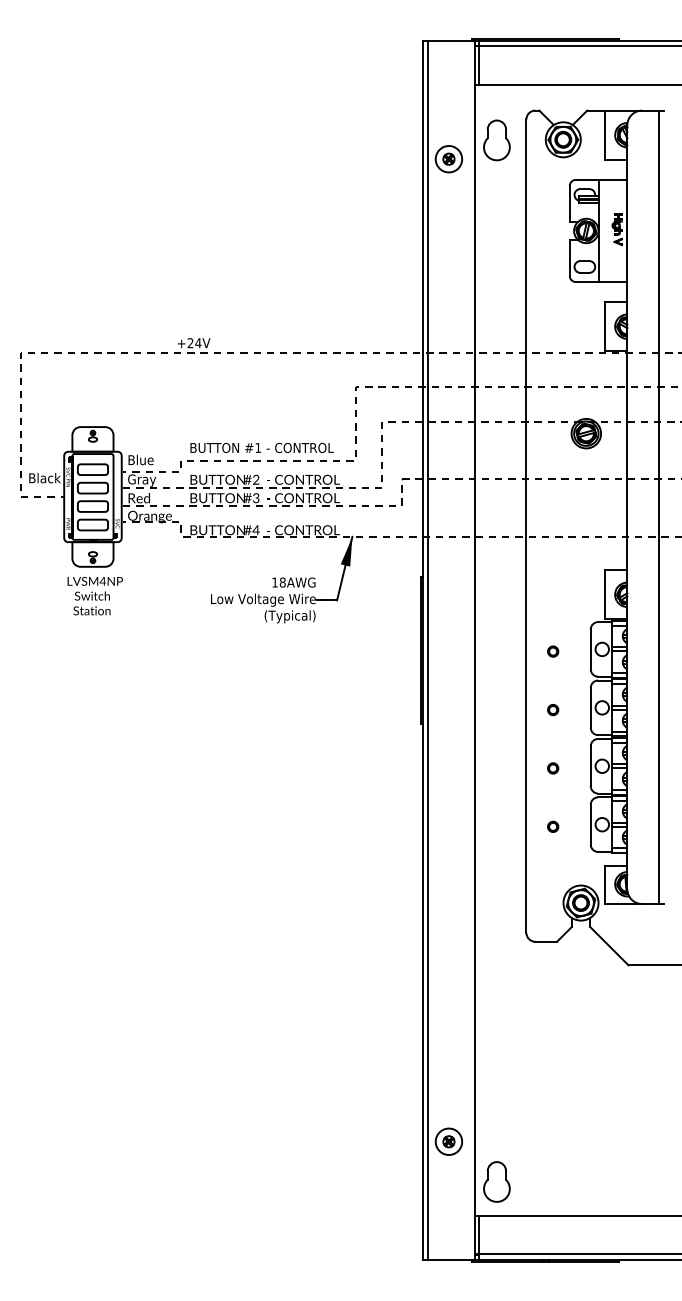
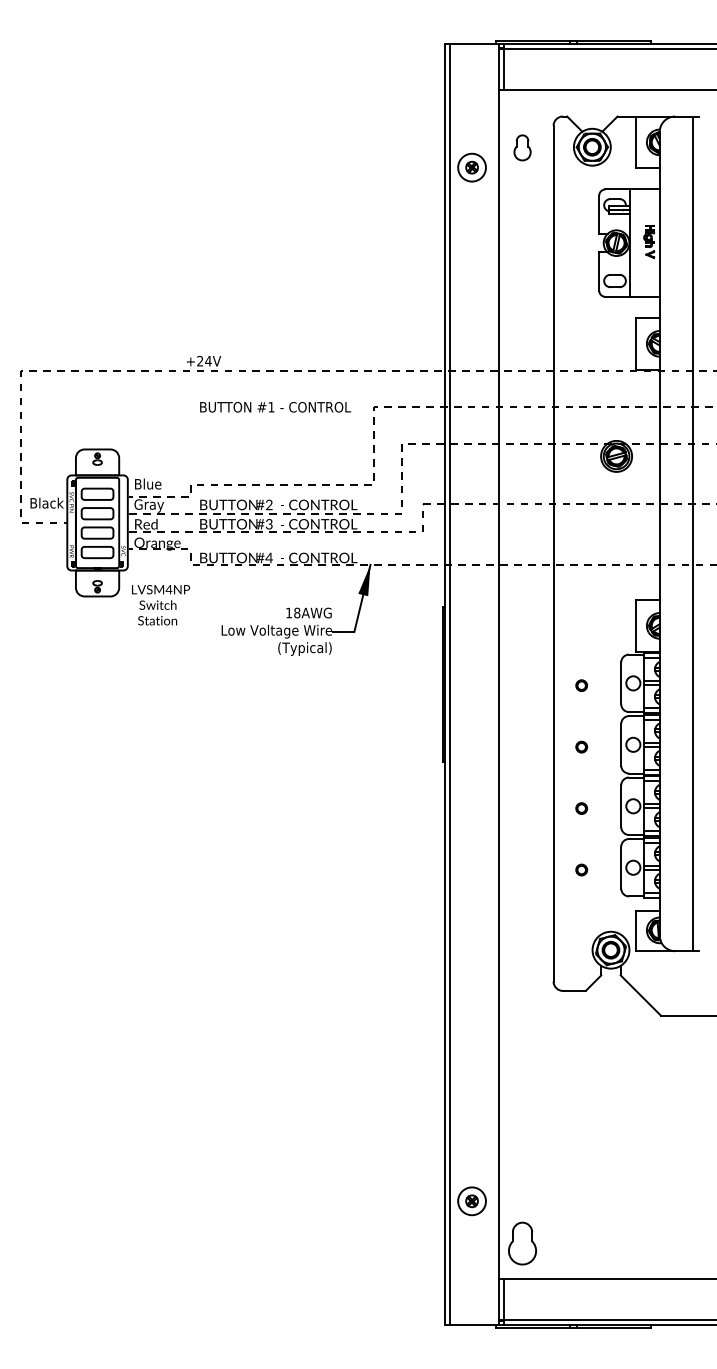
part: (496, 140) -> (522, 147), size x0.6
text: (261, 447) -> (274, 406), moved
text: (94, 596) -> (160, 605), moved

